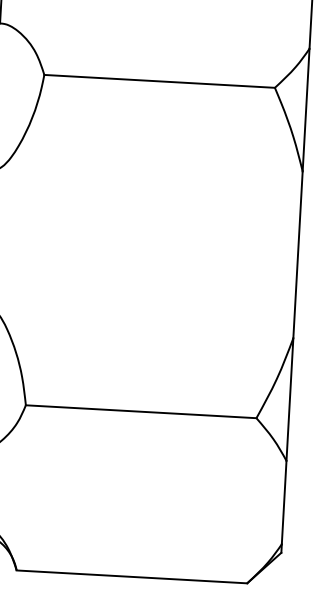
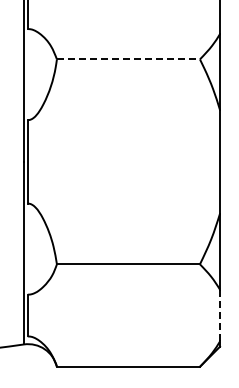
line: (159, 81) -> (128, 59), solid -> dashed
line: (284, 502) -> (220, 315), solid -> dashed

